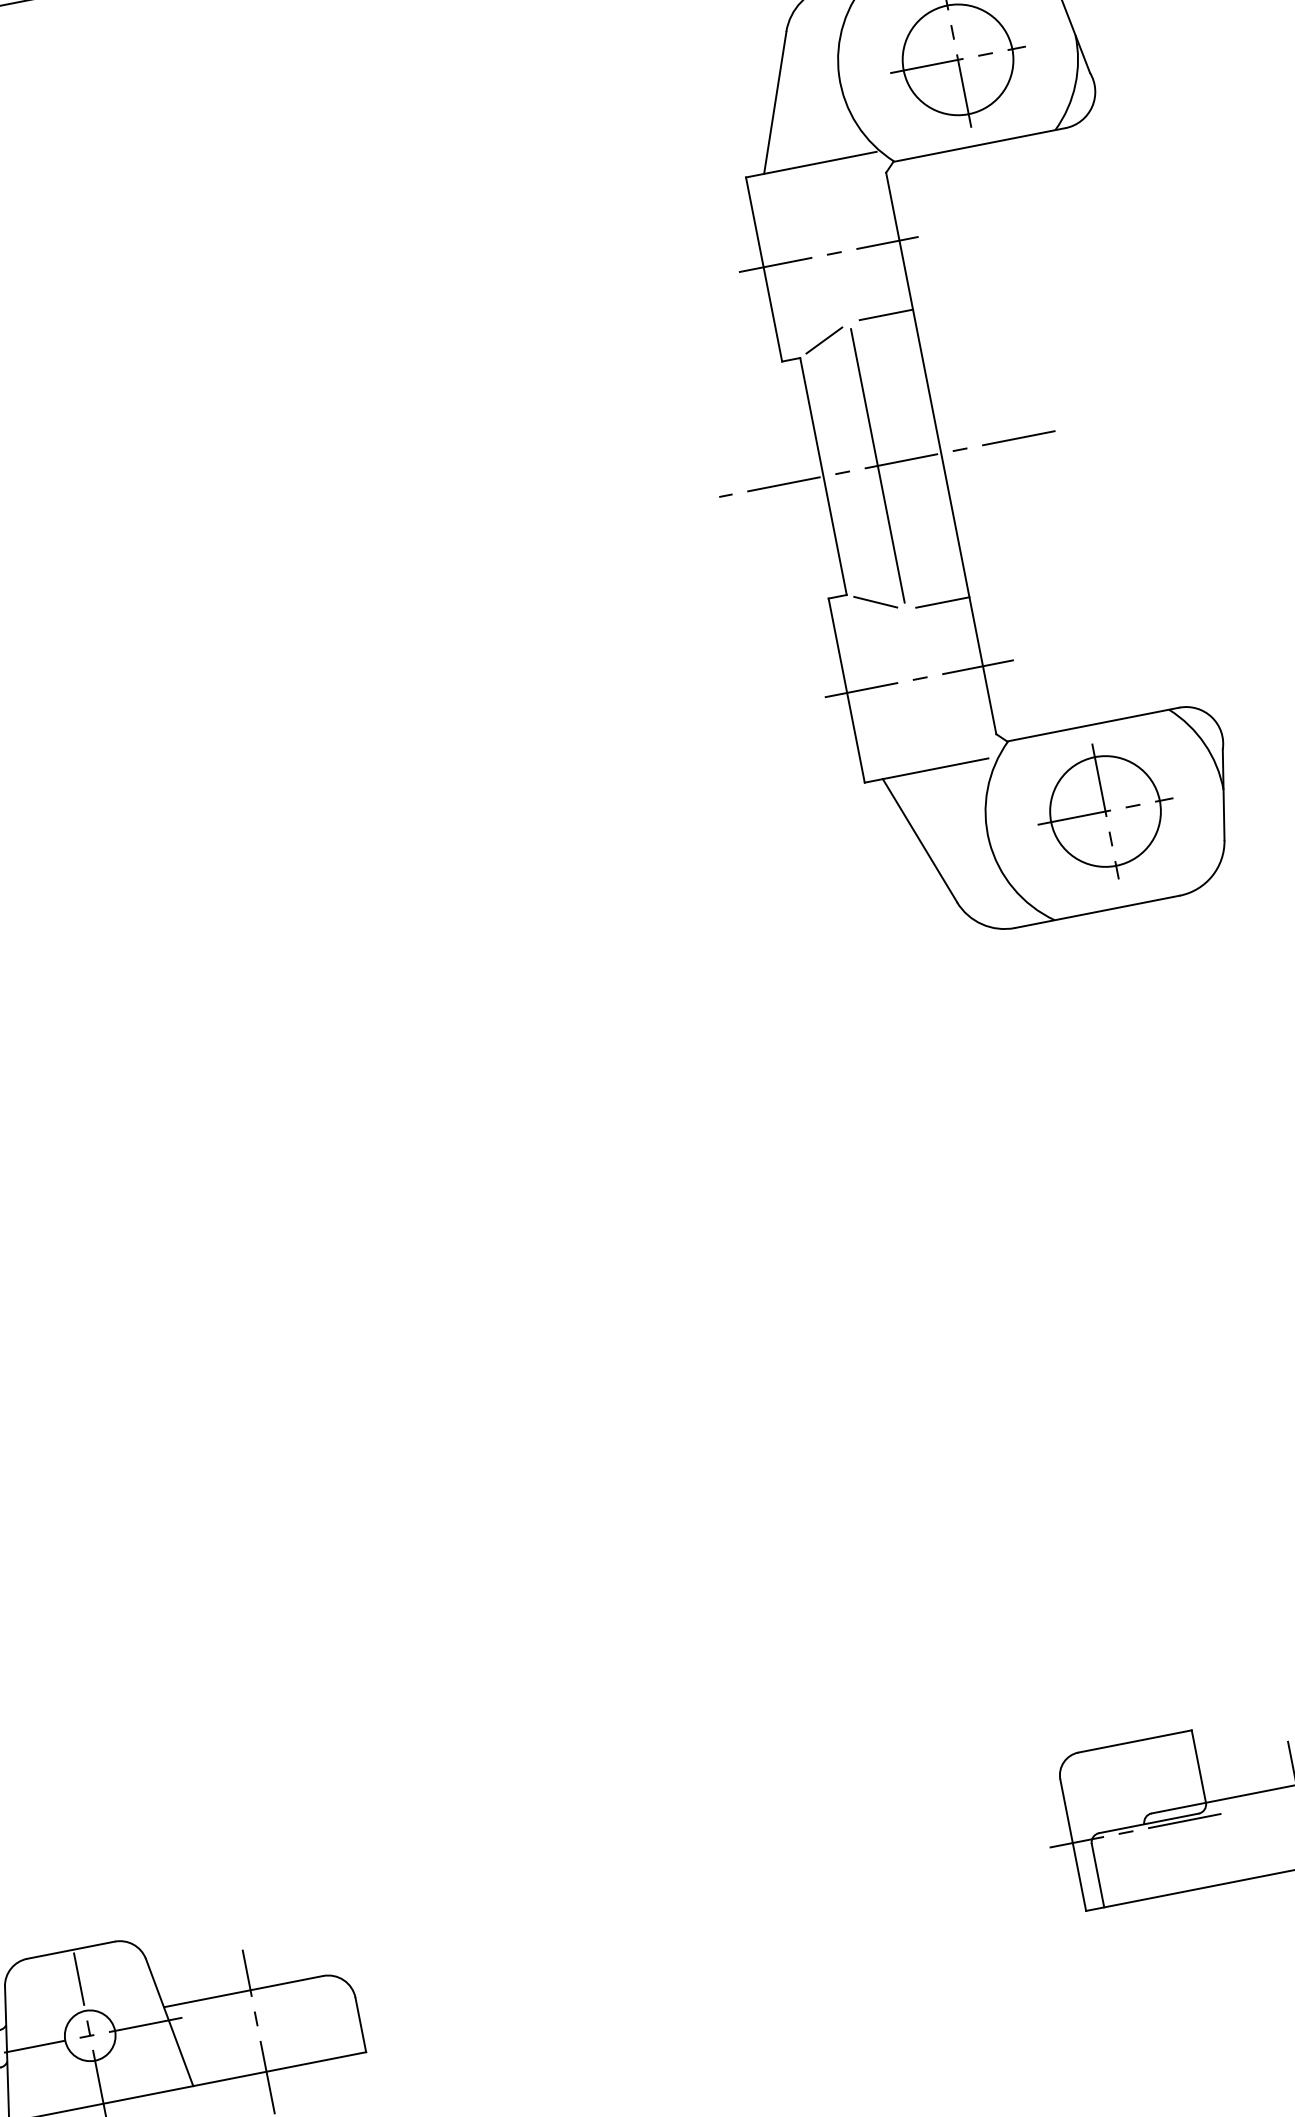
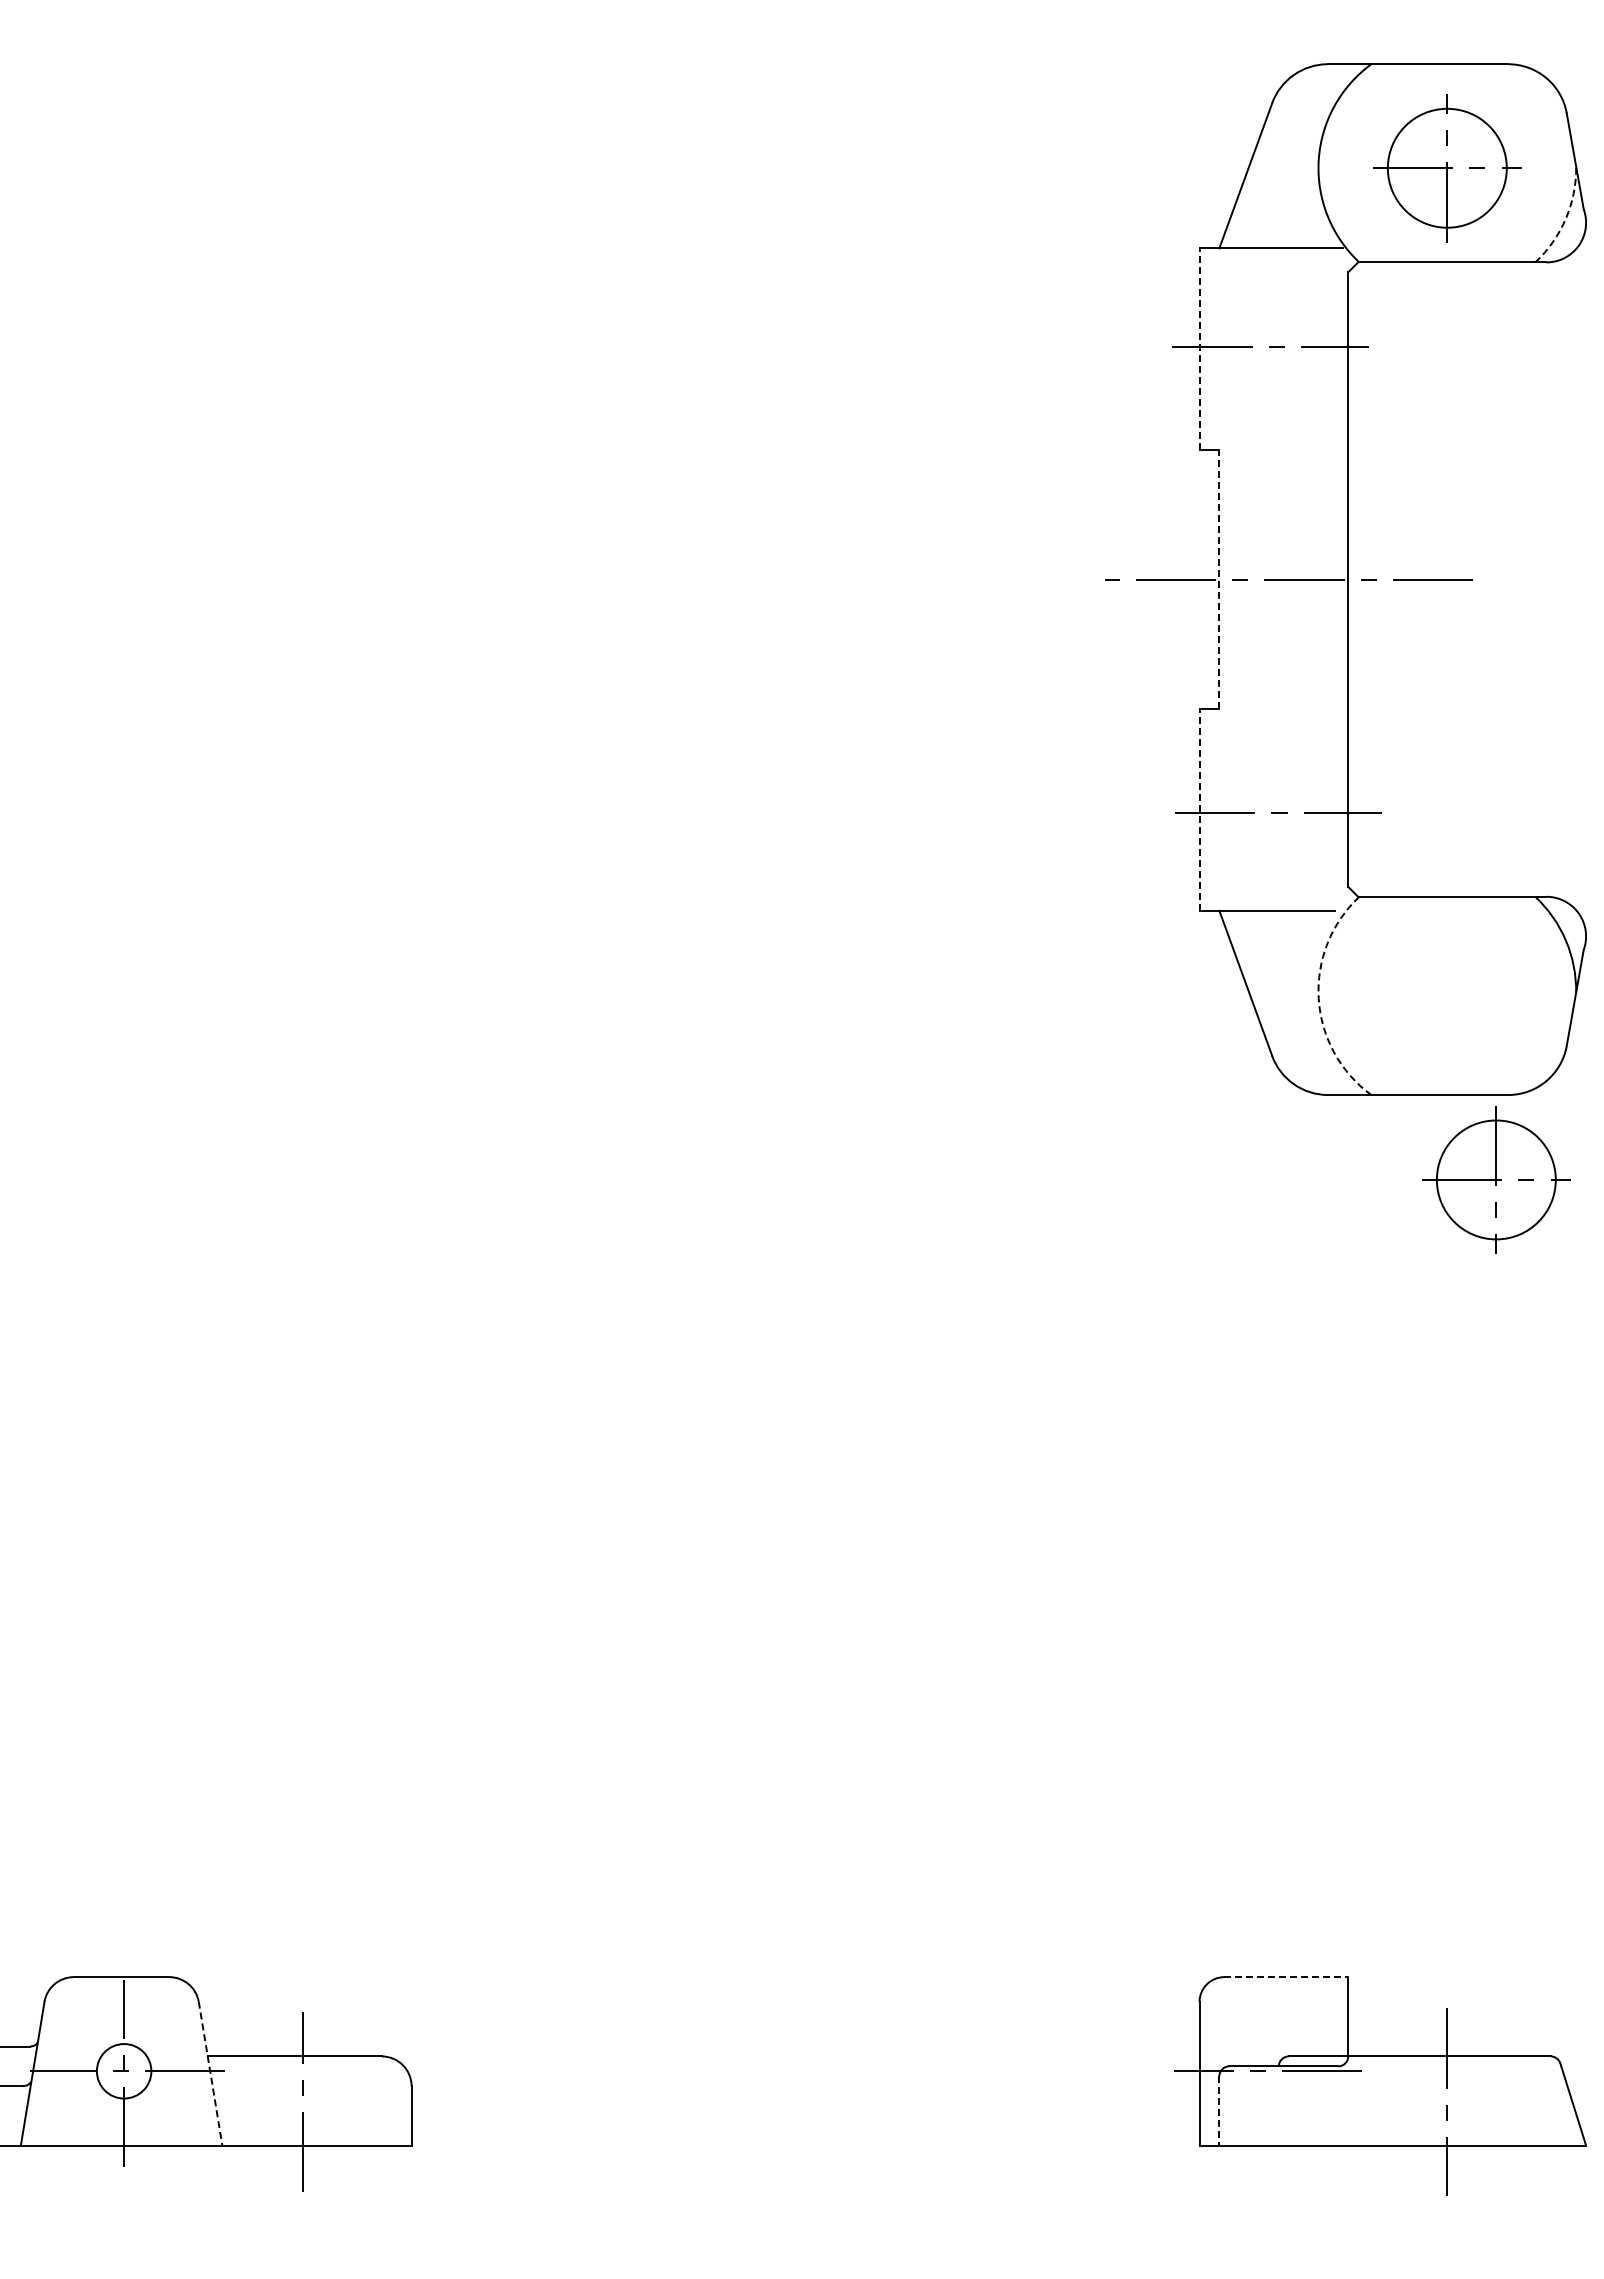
arc: (1075, 84) -> (1565, 218), solid -> dashed
line: (764, 269) -> (1199, 349), solid -> dashed
line: (885, 315) -> (1318, 422), removed
line: (823, 340) -> (1247, 436), removed
line: (877, 465) -> (1278, 579), removed
line: (823, 476) -> (1219, 579), solid -> dashed
line: (874, 602) -> (1247, 722), removed
line: (942, 603) -> (1318, 737), removed
line: (846, 691) -> (1199, 810), solid -> dashed
part: (1105, 811) -> (1496, 1179), moved
arc: (989, 841) -> (1318, 998), solid -> dashed
line: (1135, 1741) -> (1286, 1977), solid -> dashed
line: (1098, 1875) -> (1219, 2110), solid -> dashed
line: (169, 2022) -> (210, 2073), solid -> dashed

